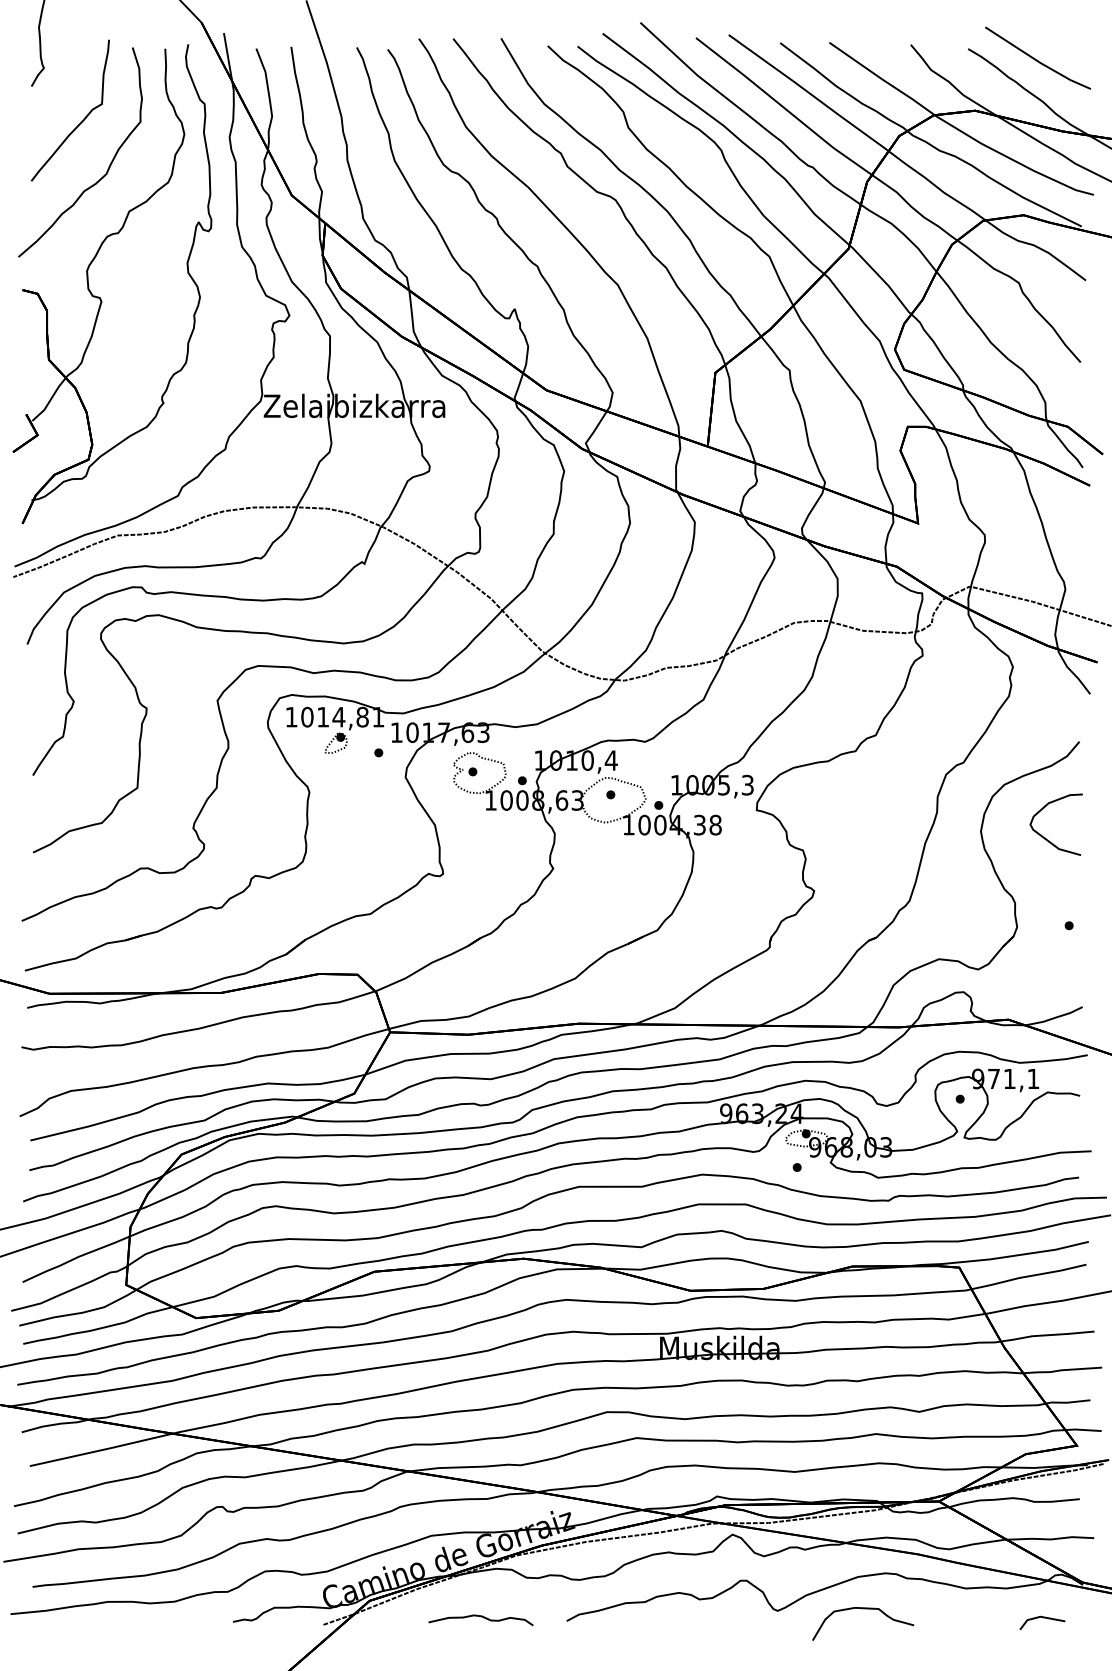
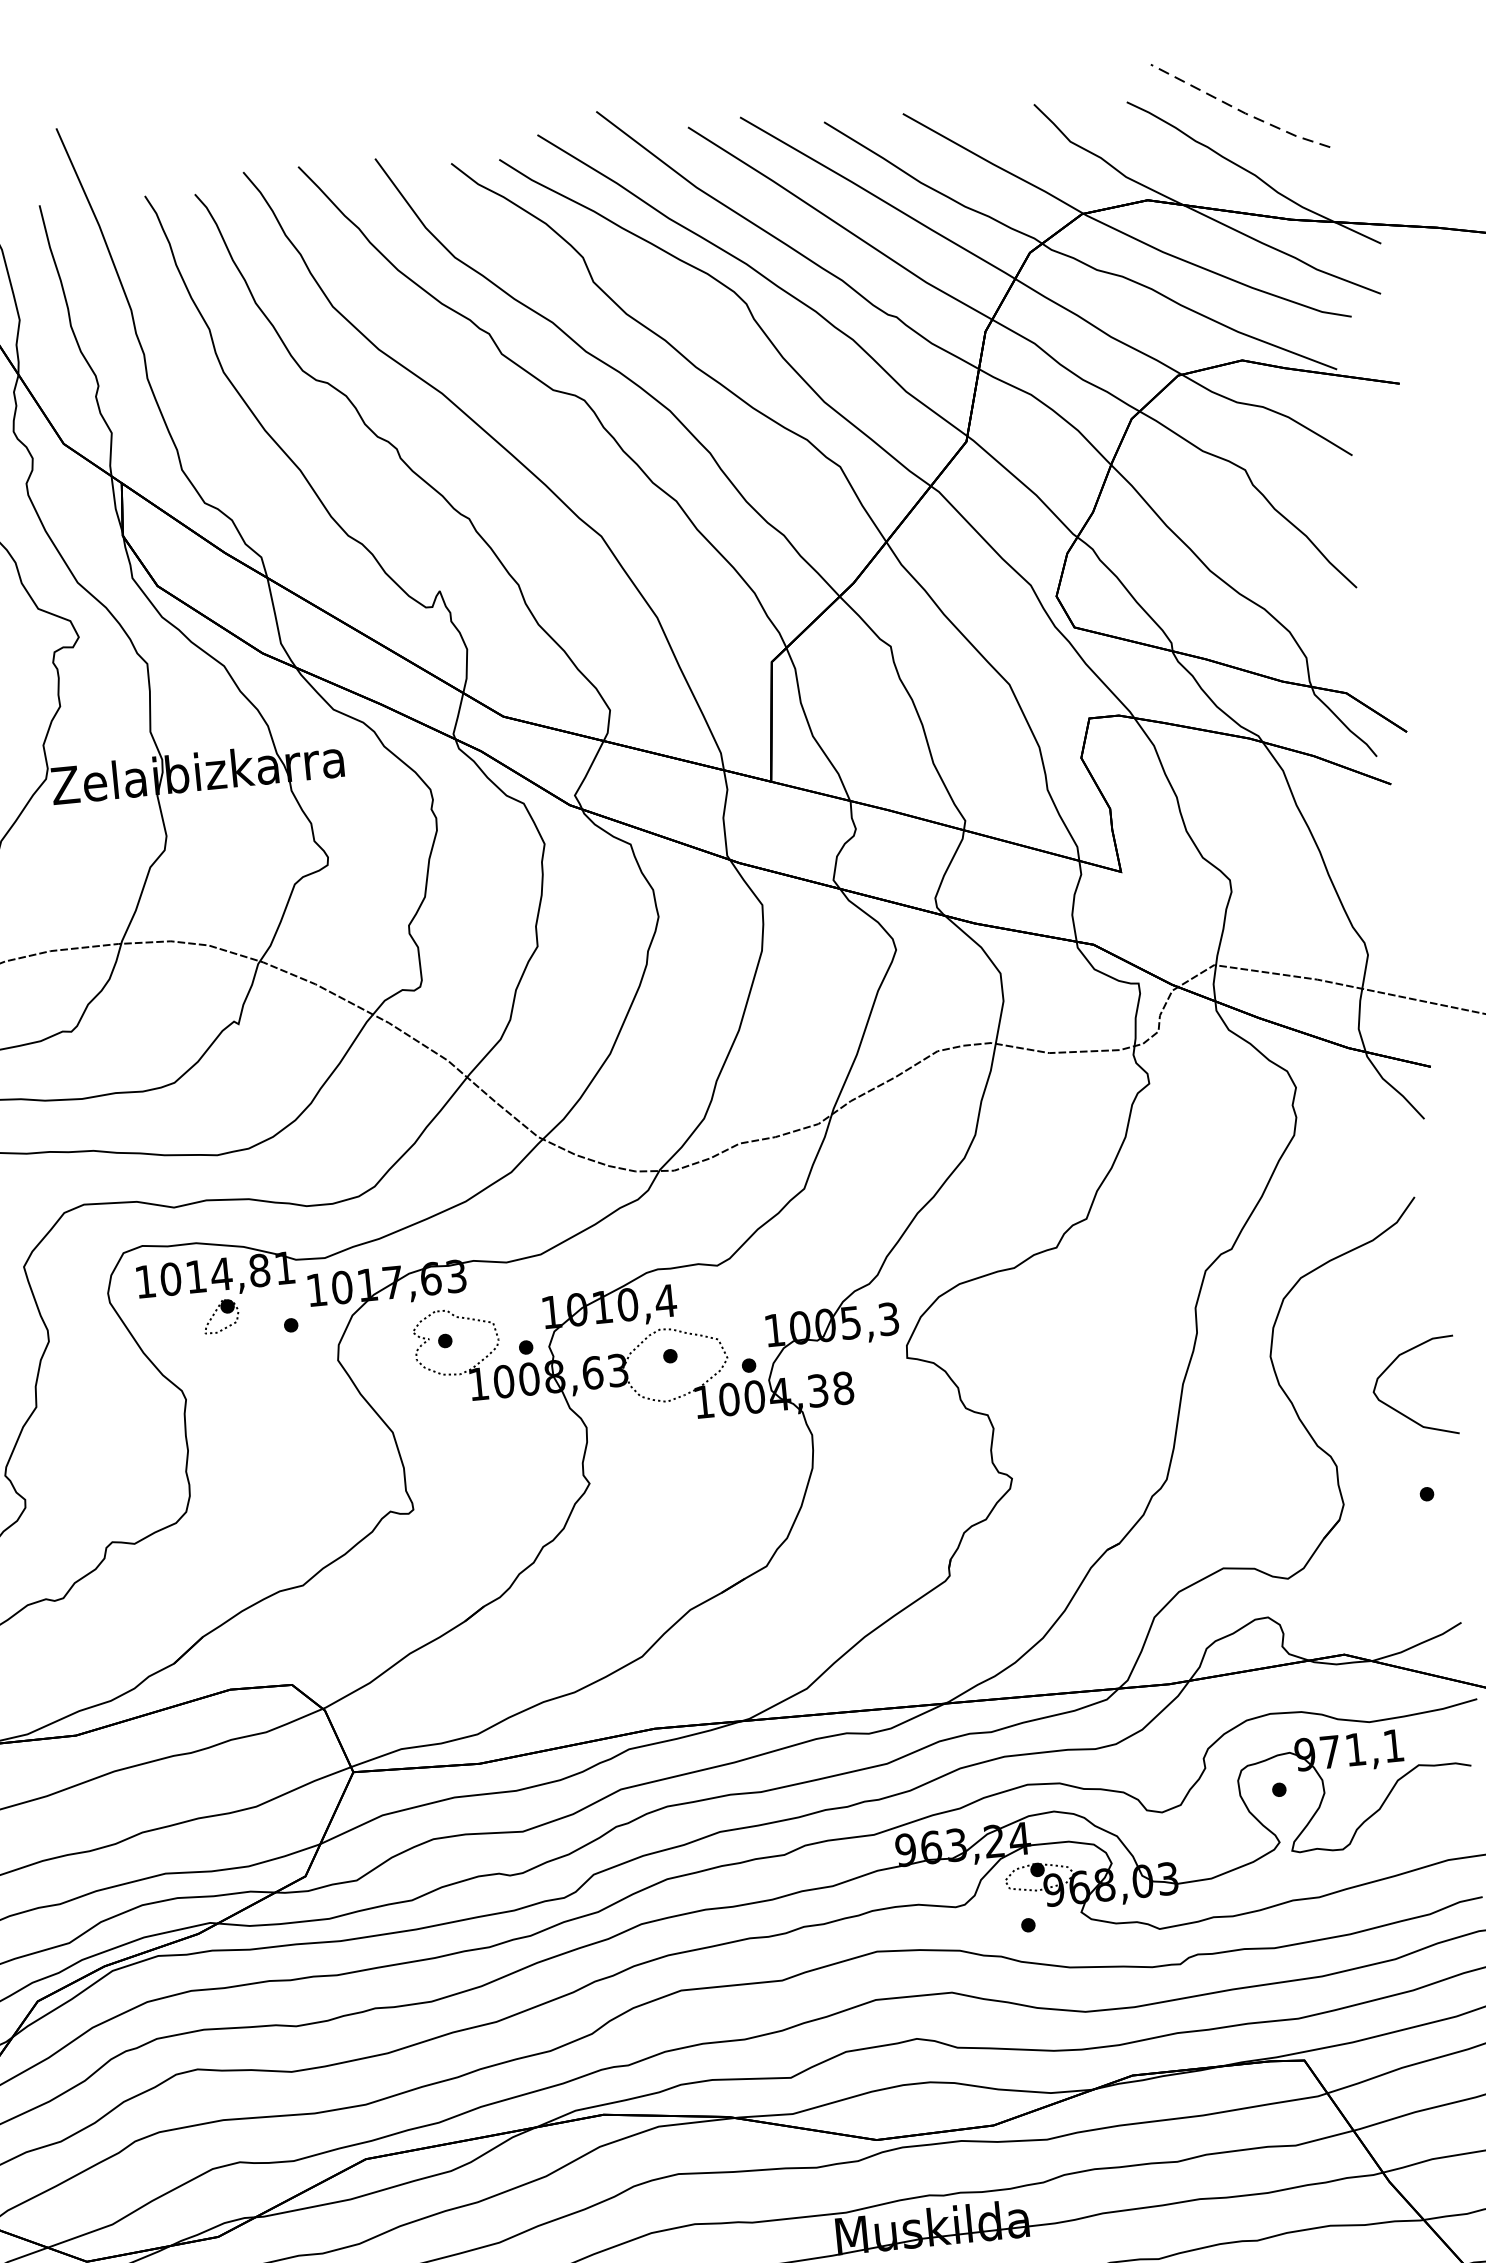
line: (1038, 61) -> (1241, 111), solid -> dashed
curve: (1045, 837) -> (1399, 1410), moved

